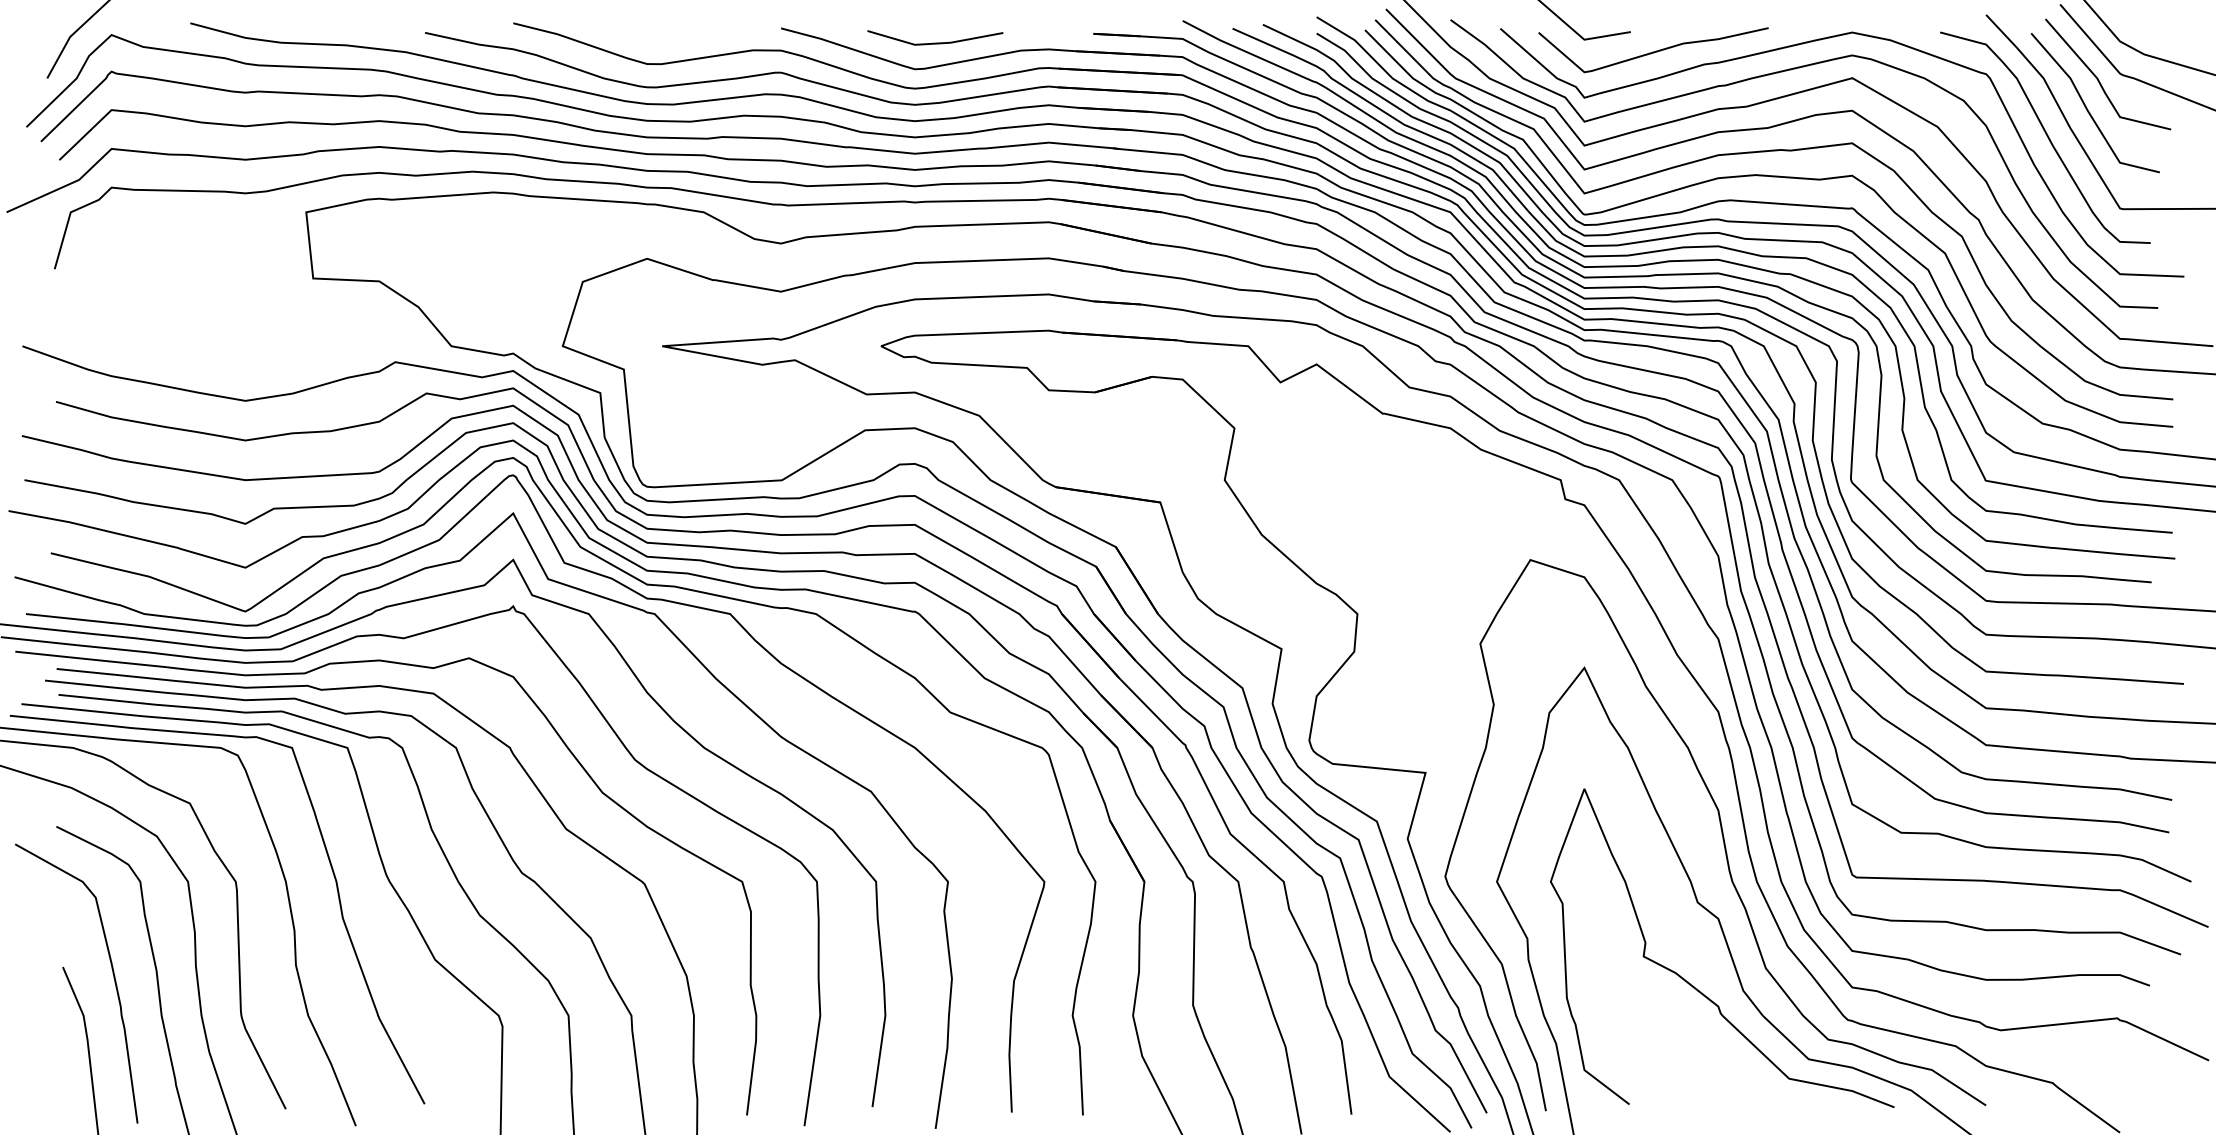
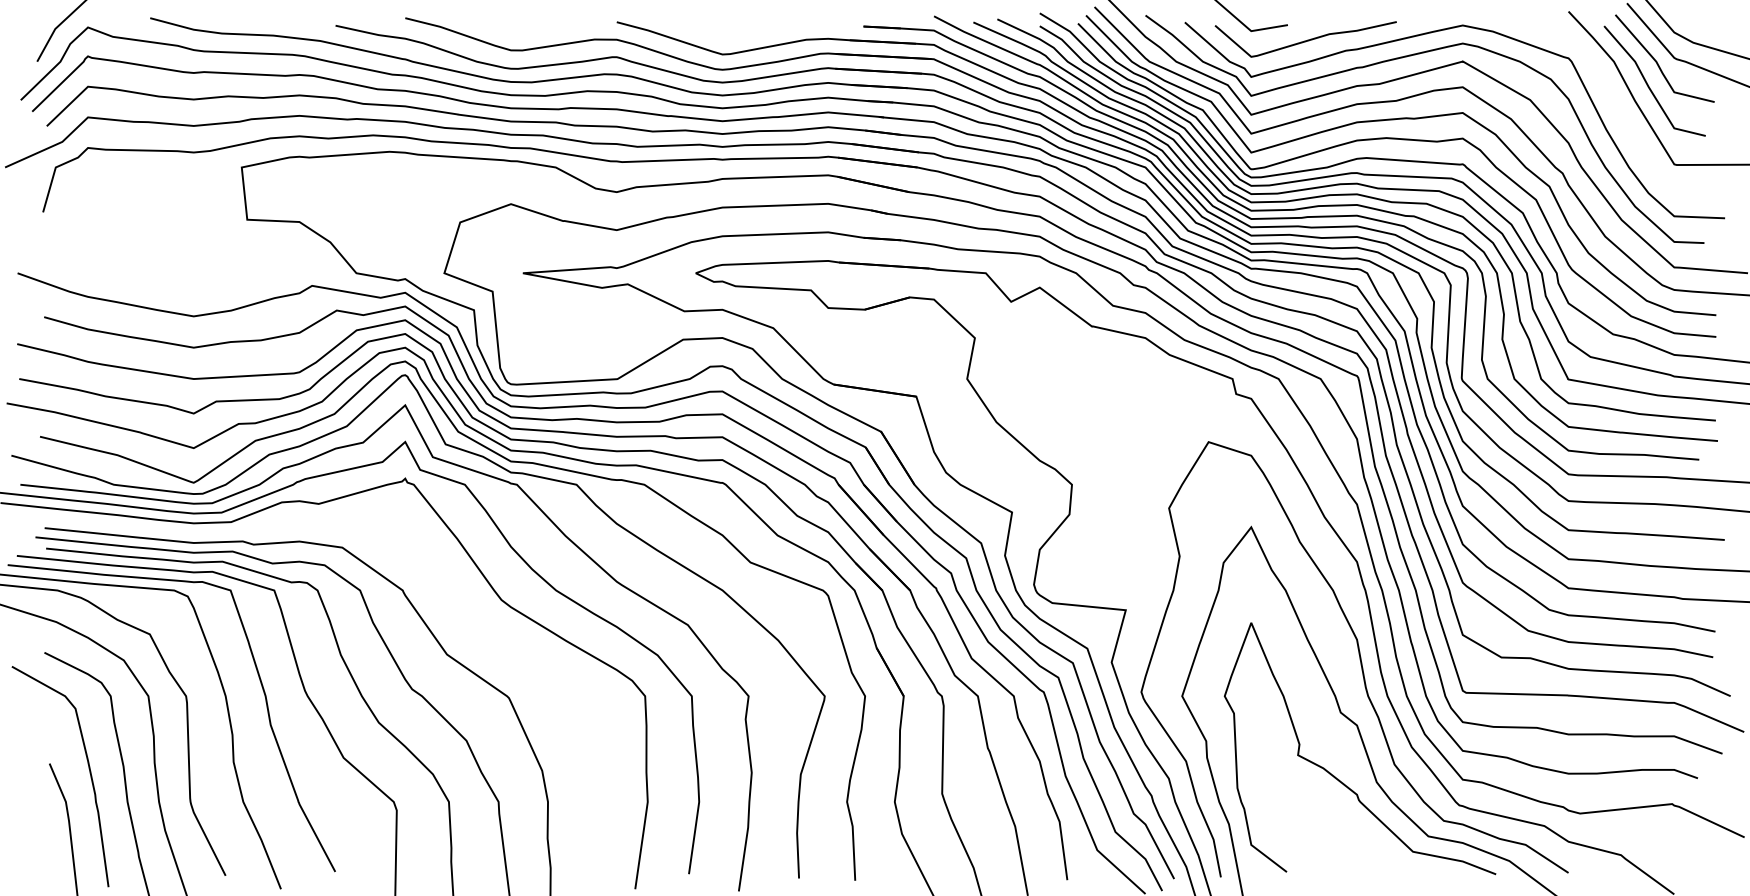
line: (935, 42) -> (738, 33), removed
curve: (2046, 136) -> (1616, 107), removed
curve: (419, 667) -> (331, 526), removed

